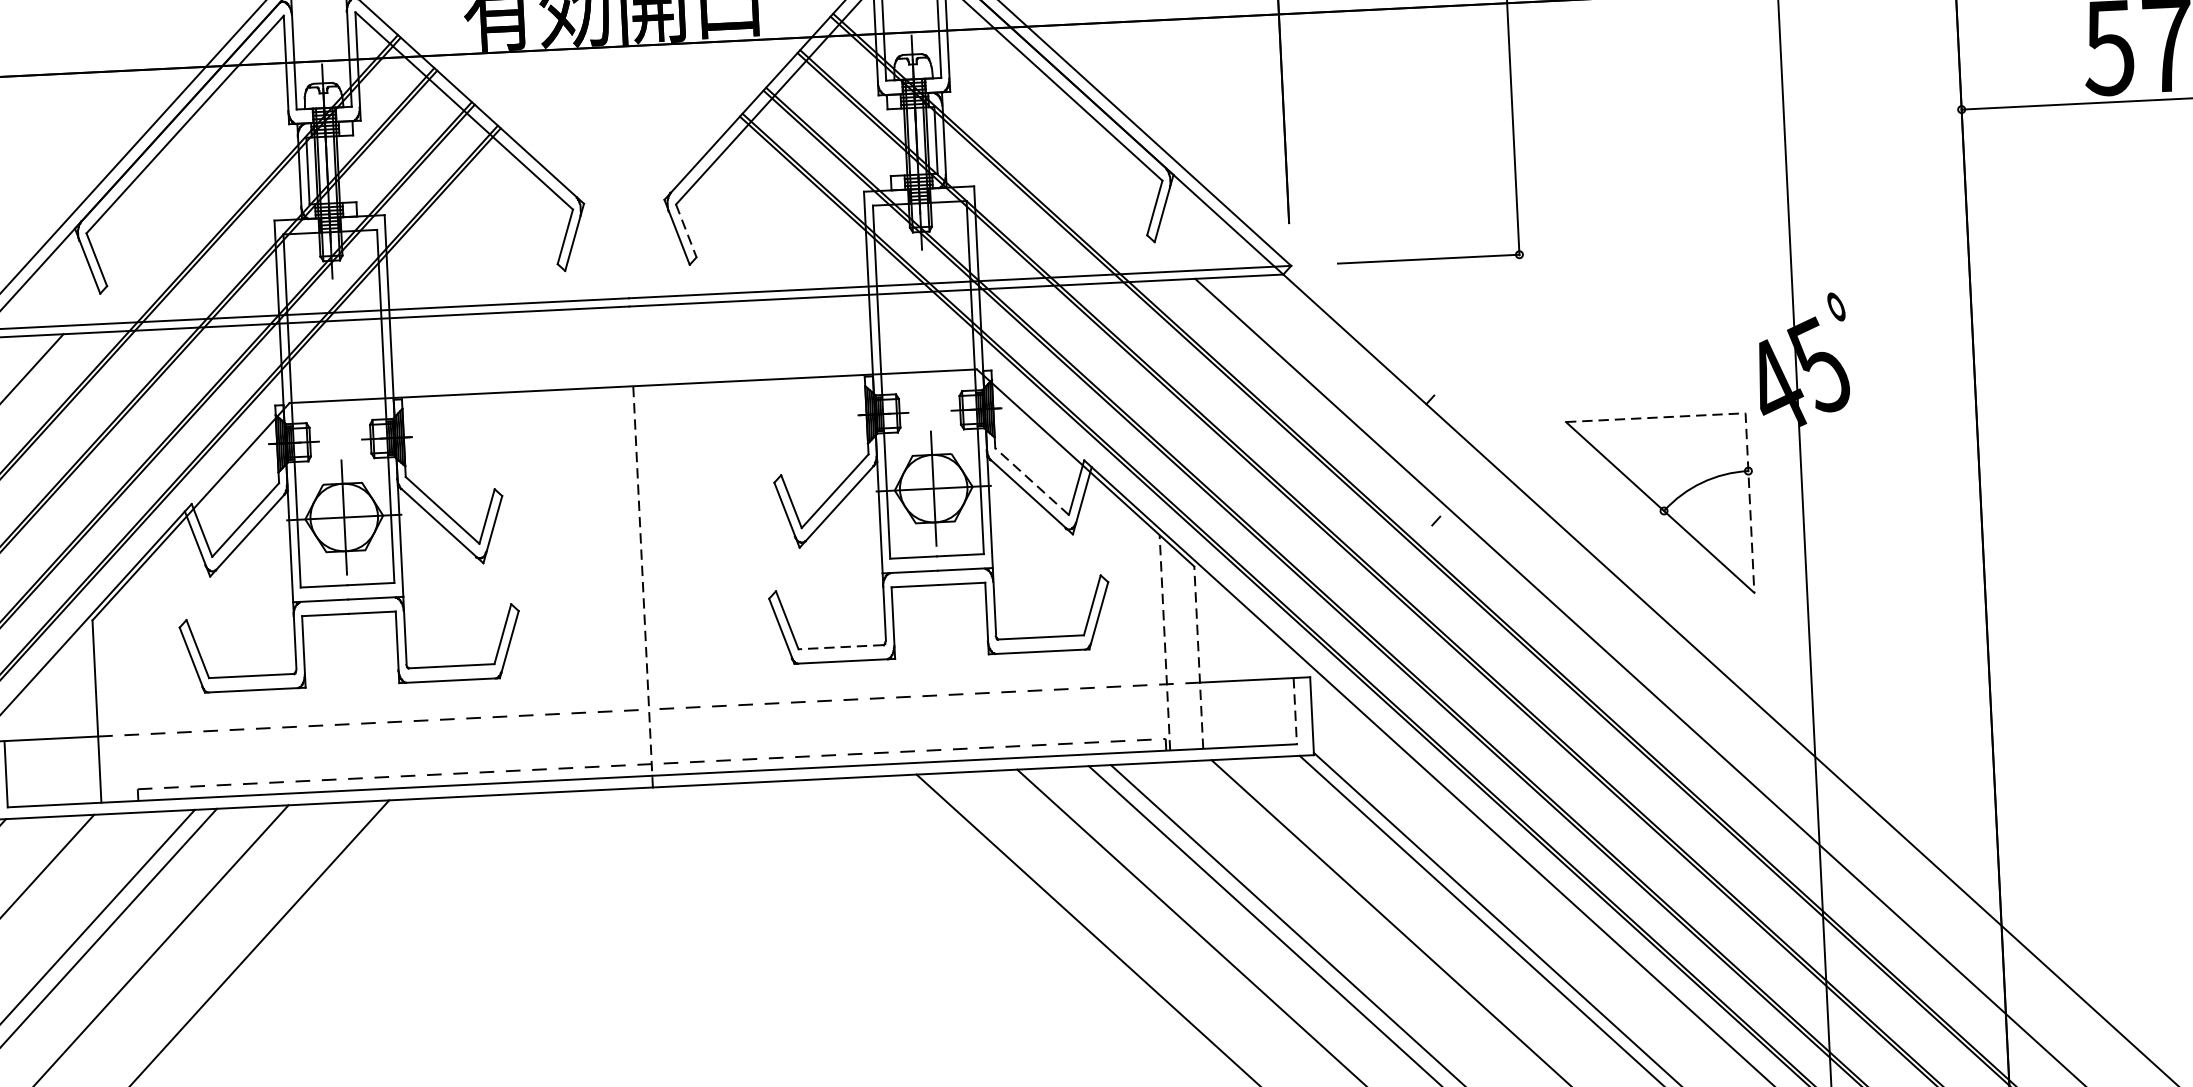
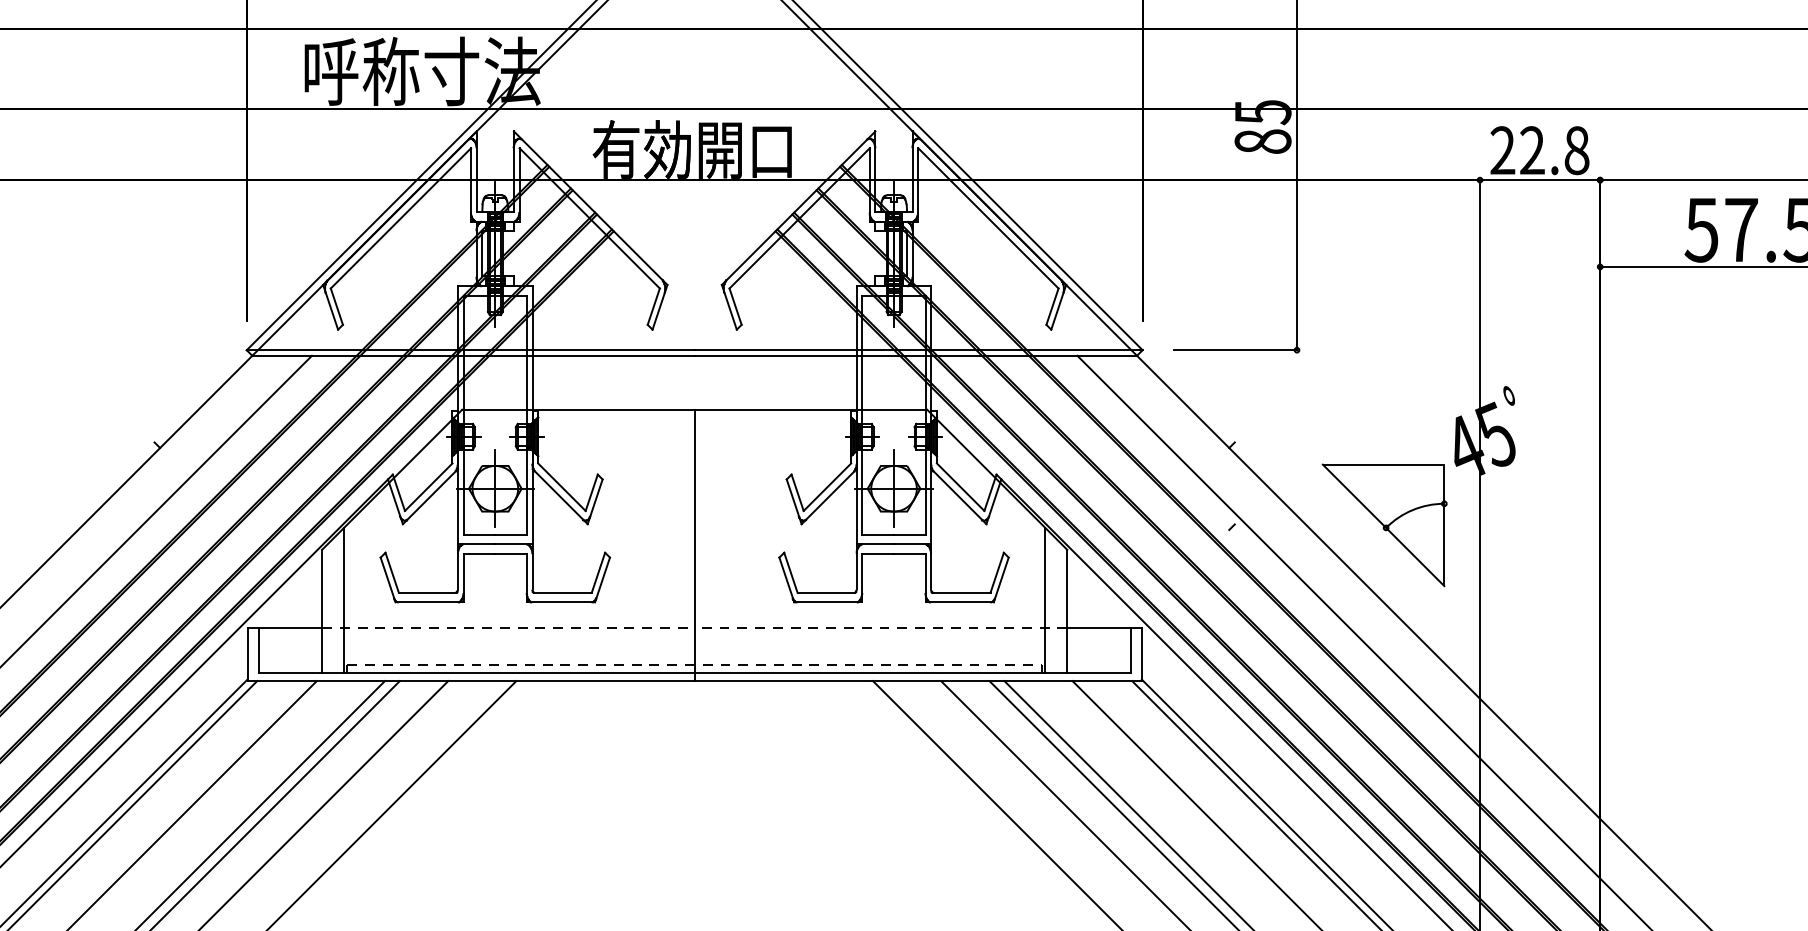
line: (686, 232) -> (735, 307), dashed -> solid
line: (1745, 413) -> (1444, 464), dashed -> solid
line: (1031, 482) -> (960, 487), dashed -> solid
line: (642, 587) -> (694, 545), dashed -> solid
line: (1164, 643) -> (1044, 600), dashed -> solid
line: (841, 646) -> (826, 592), dashed -> solid
line: (1199, 657) -> (1067, 611), dashed -> solid
line: (129, 693) -> (344, 600), added
line: (1295, 712) -> (1130, 651), dashed -> solid

